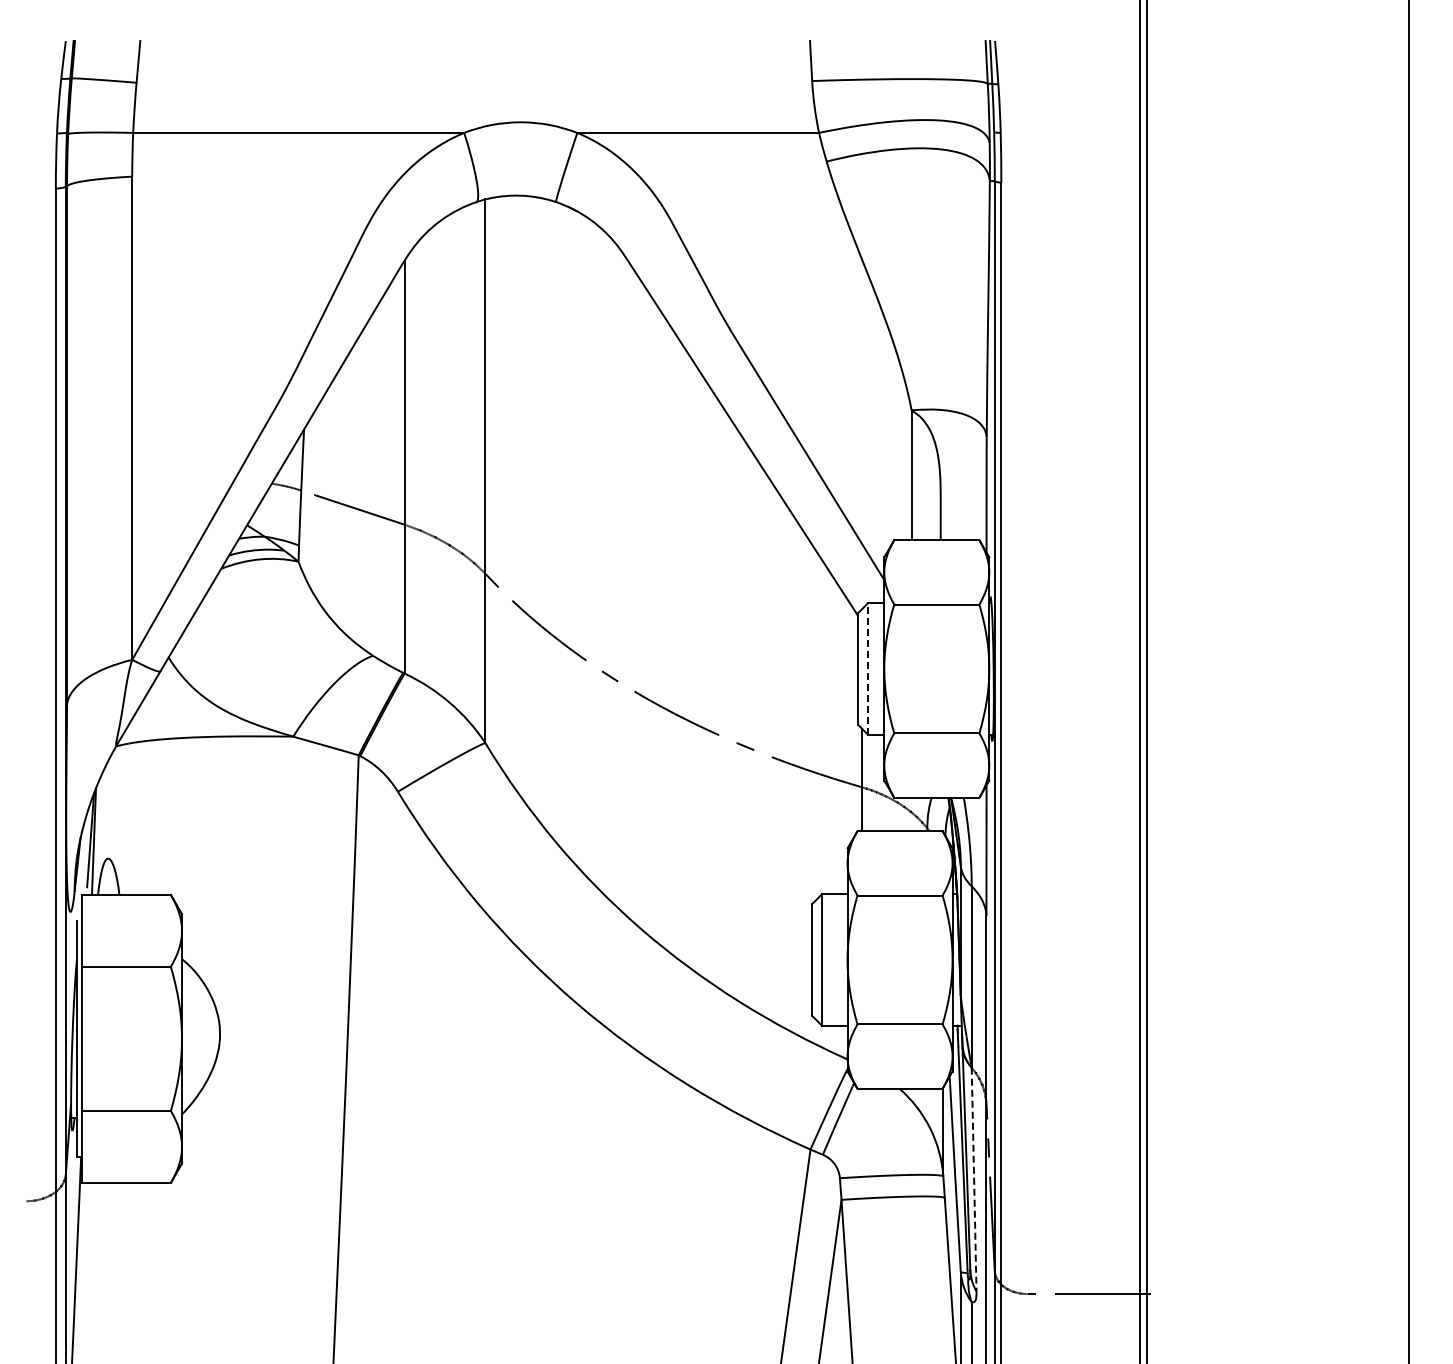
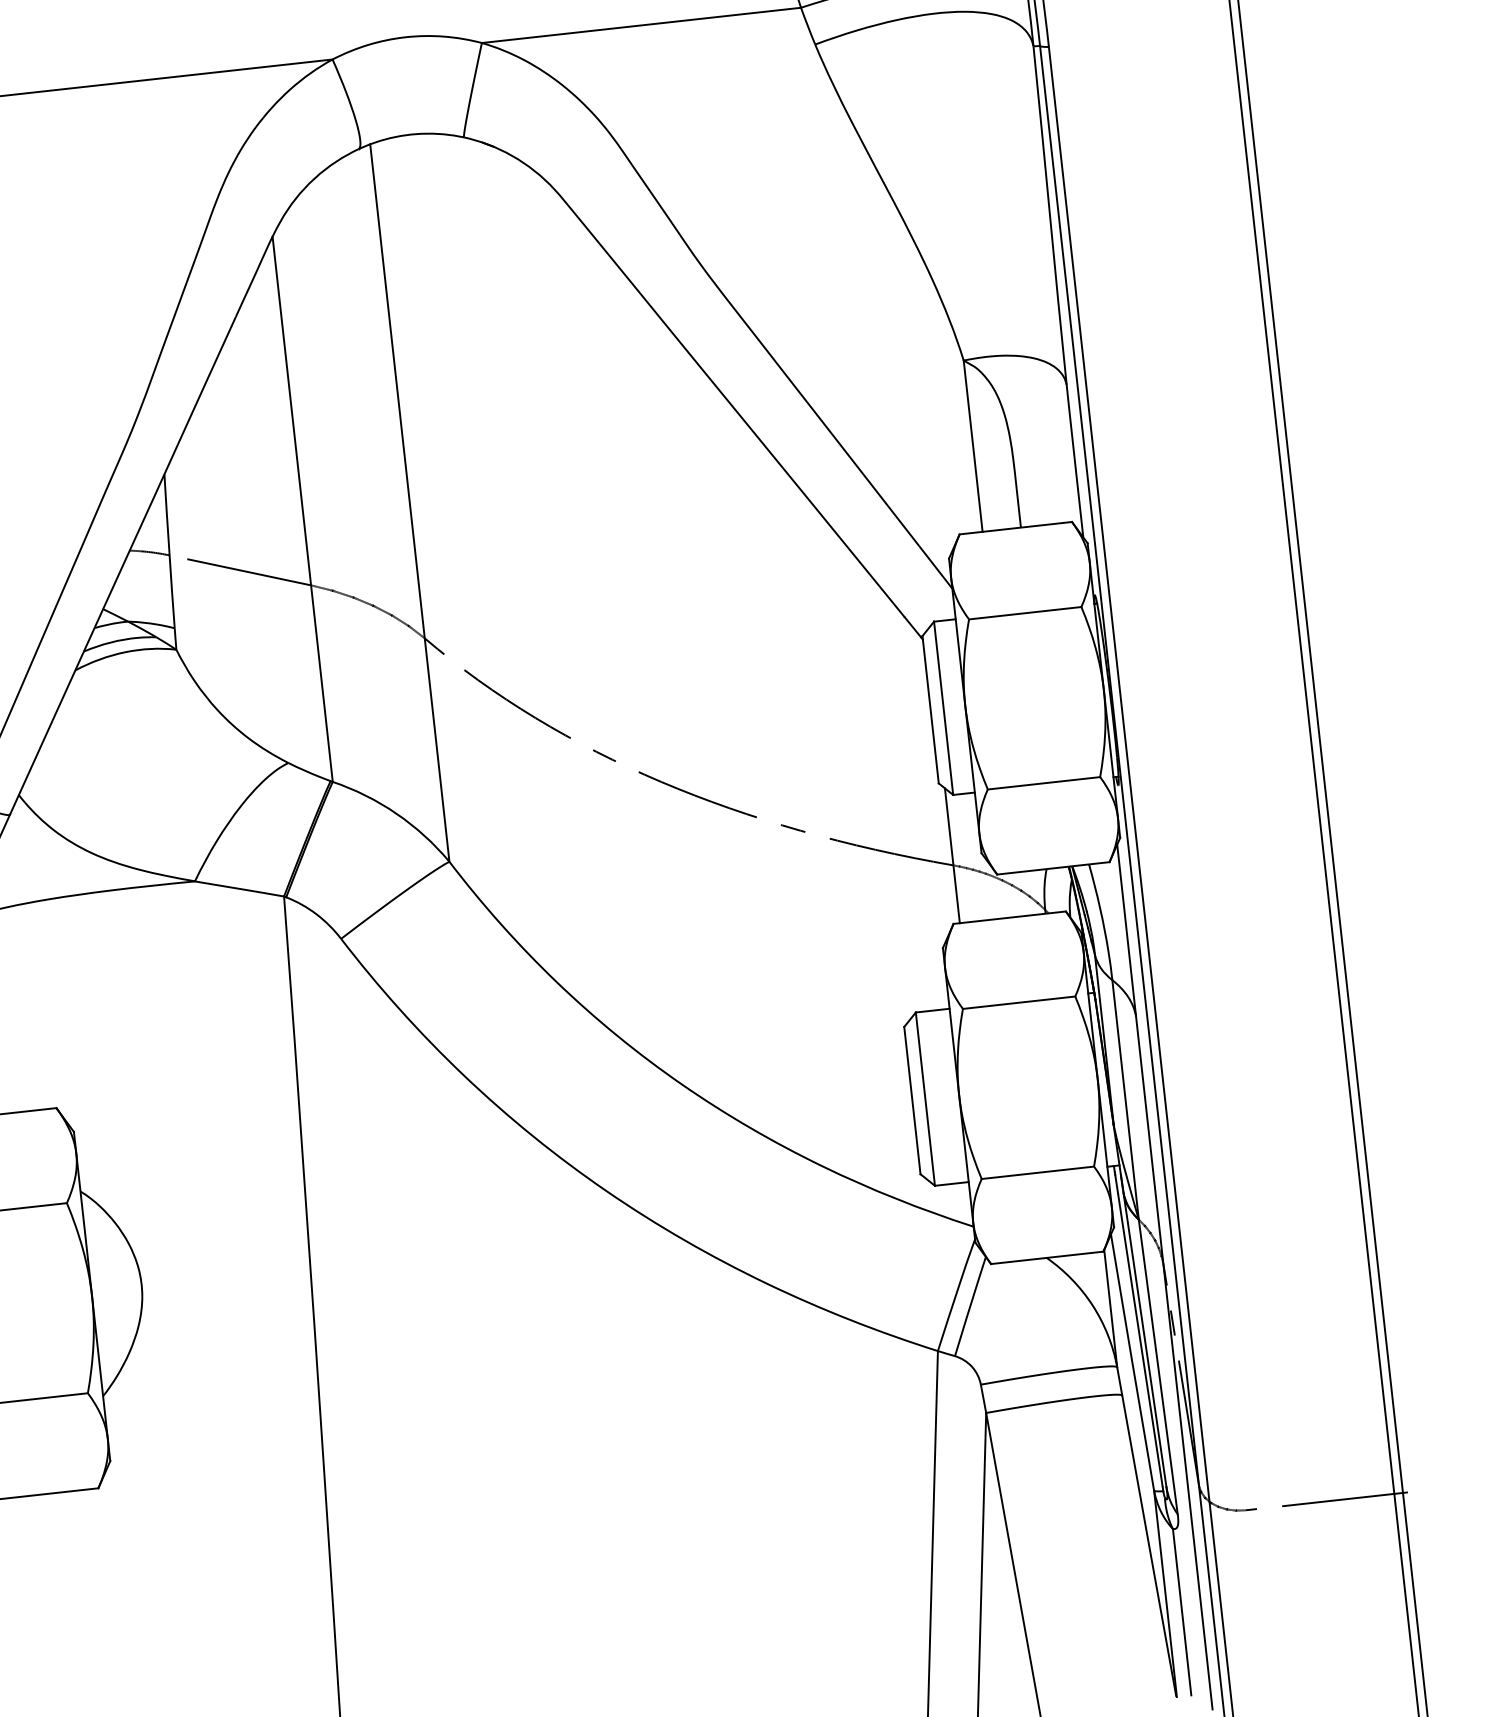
line: (867, 668) -> (943, 707), dashed -> solid
line: (974, 1179) -> (1158, 1366), dashed -> solid

